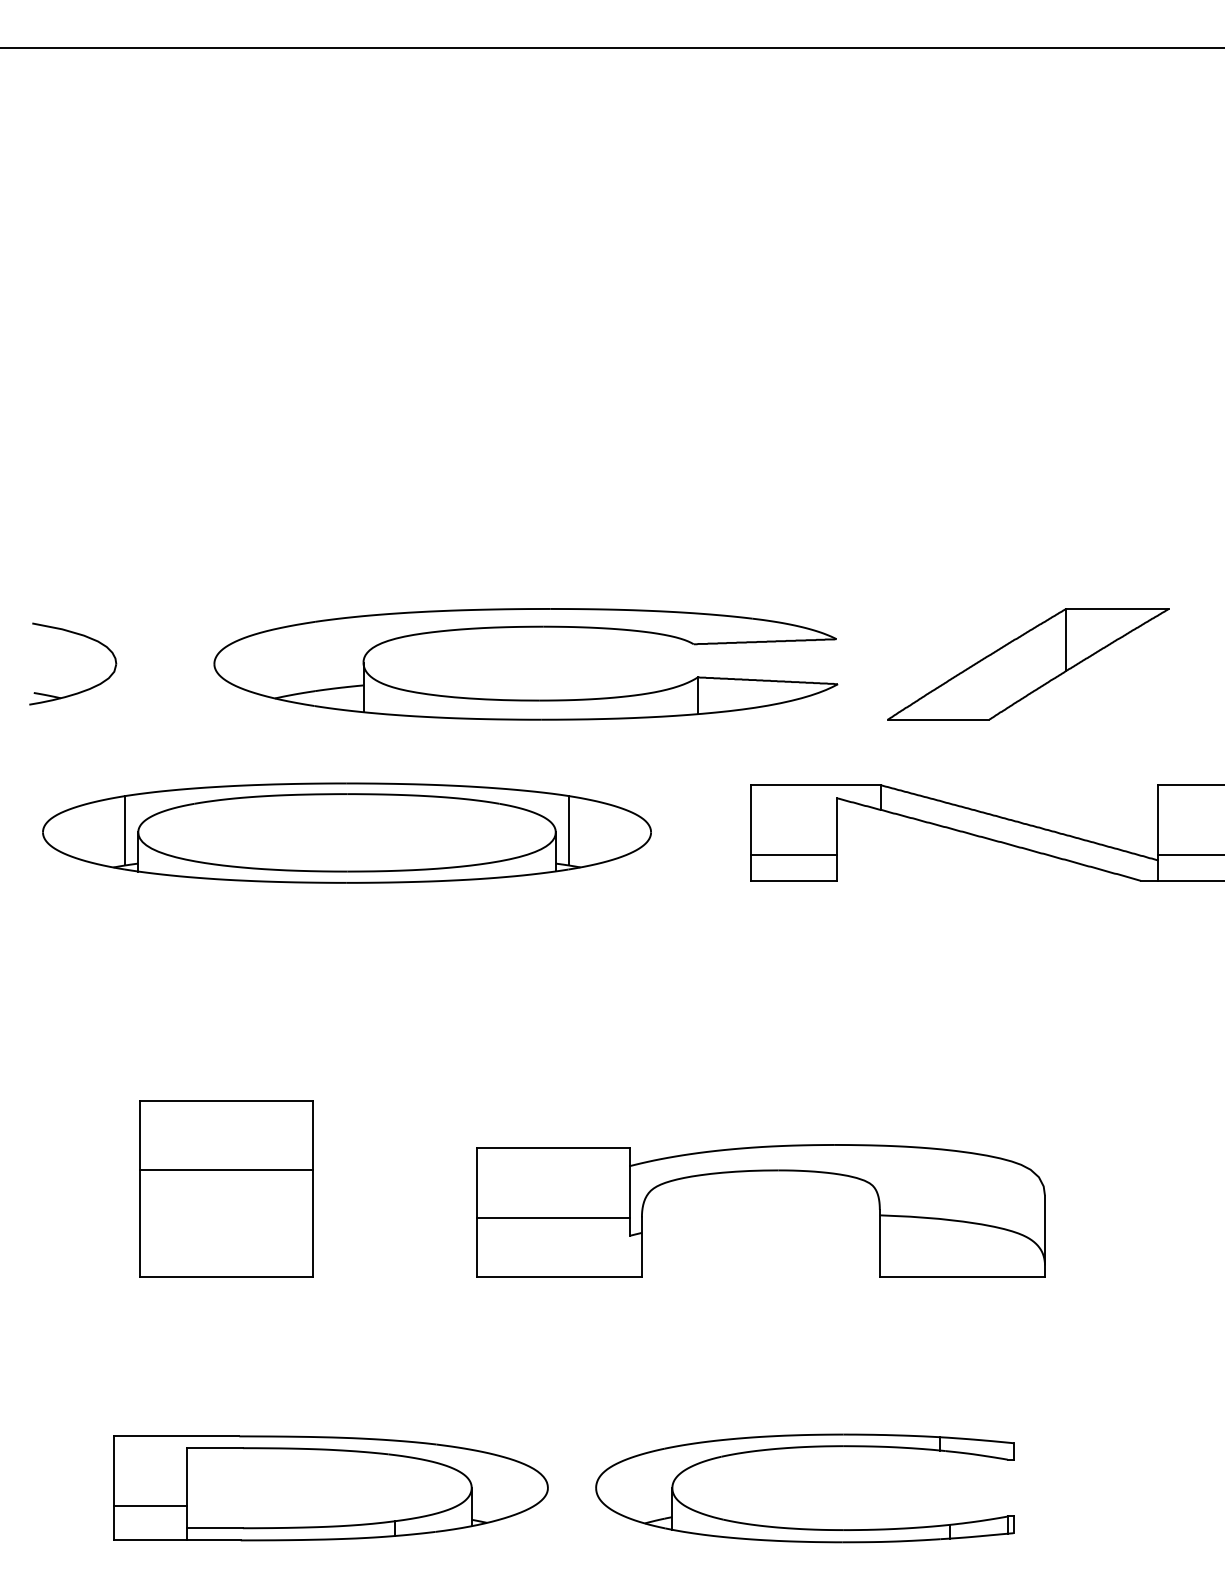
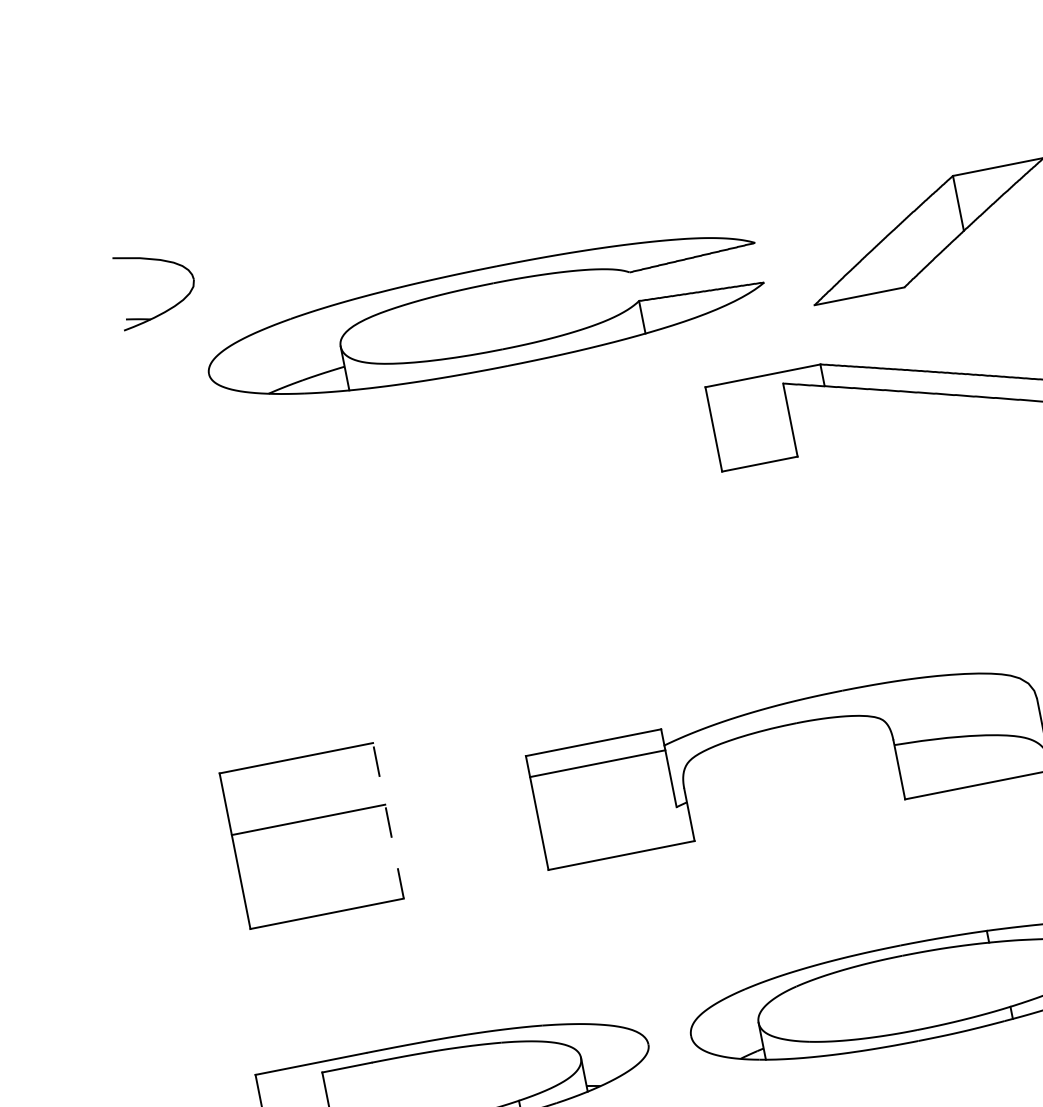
part: (82, 636) -> (159, 260), moved
part: (346, 832) -> (355, 499), removed
line: (793, 854) -> (754, 440), removed
line: (313, 1188) -> (388, 820), solid -> dashed
line: (552, 1217) -> (597, 763), moved

